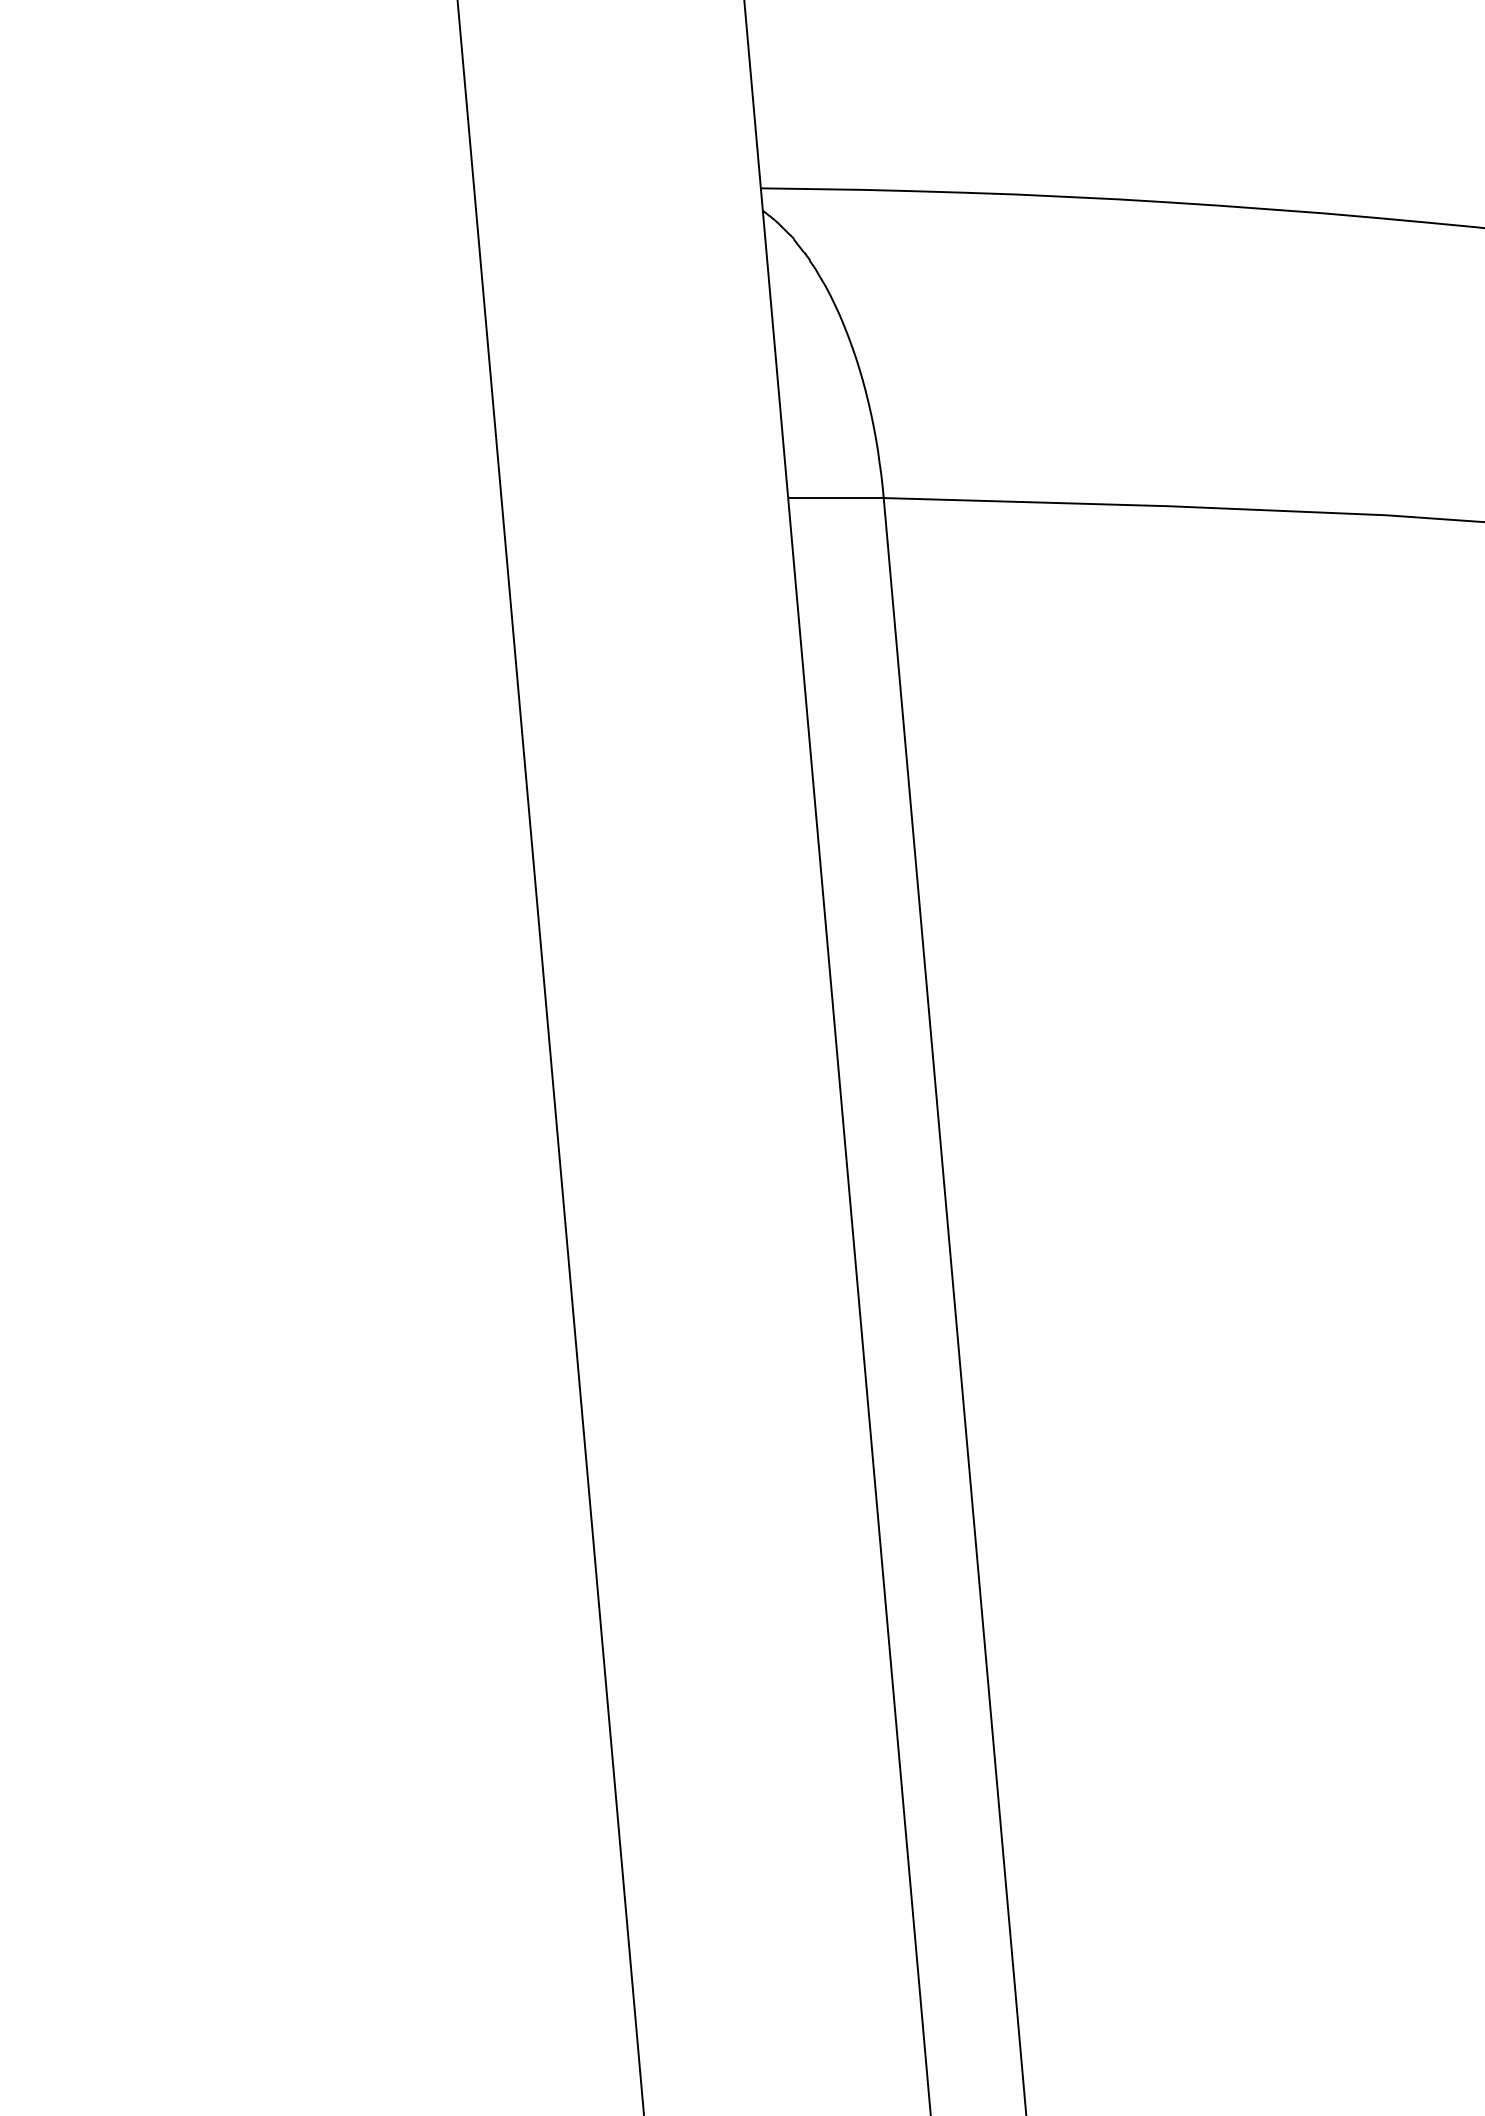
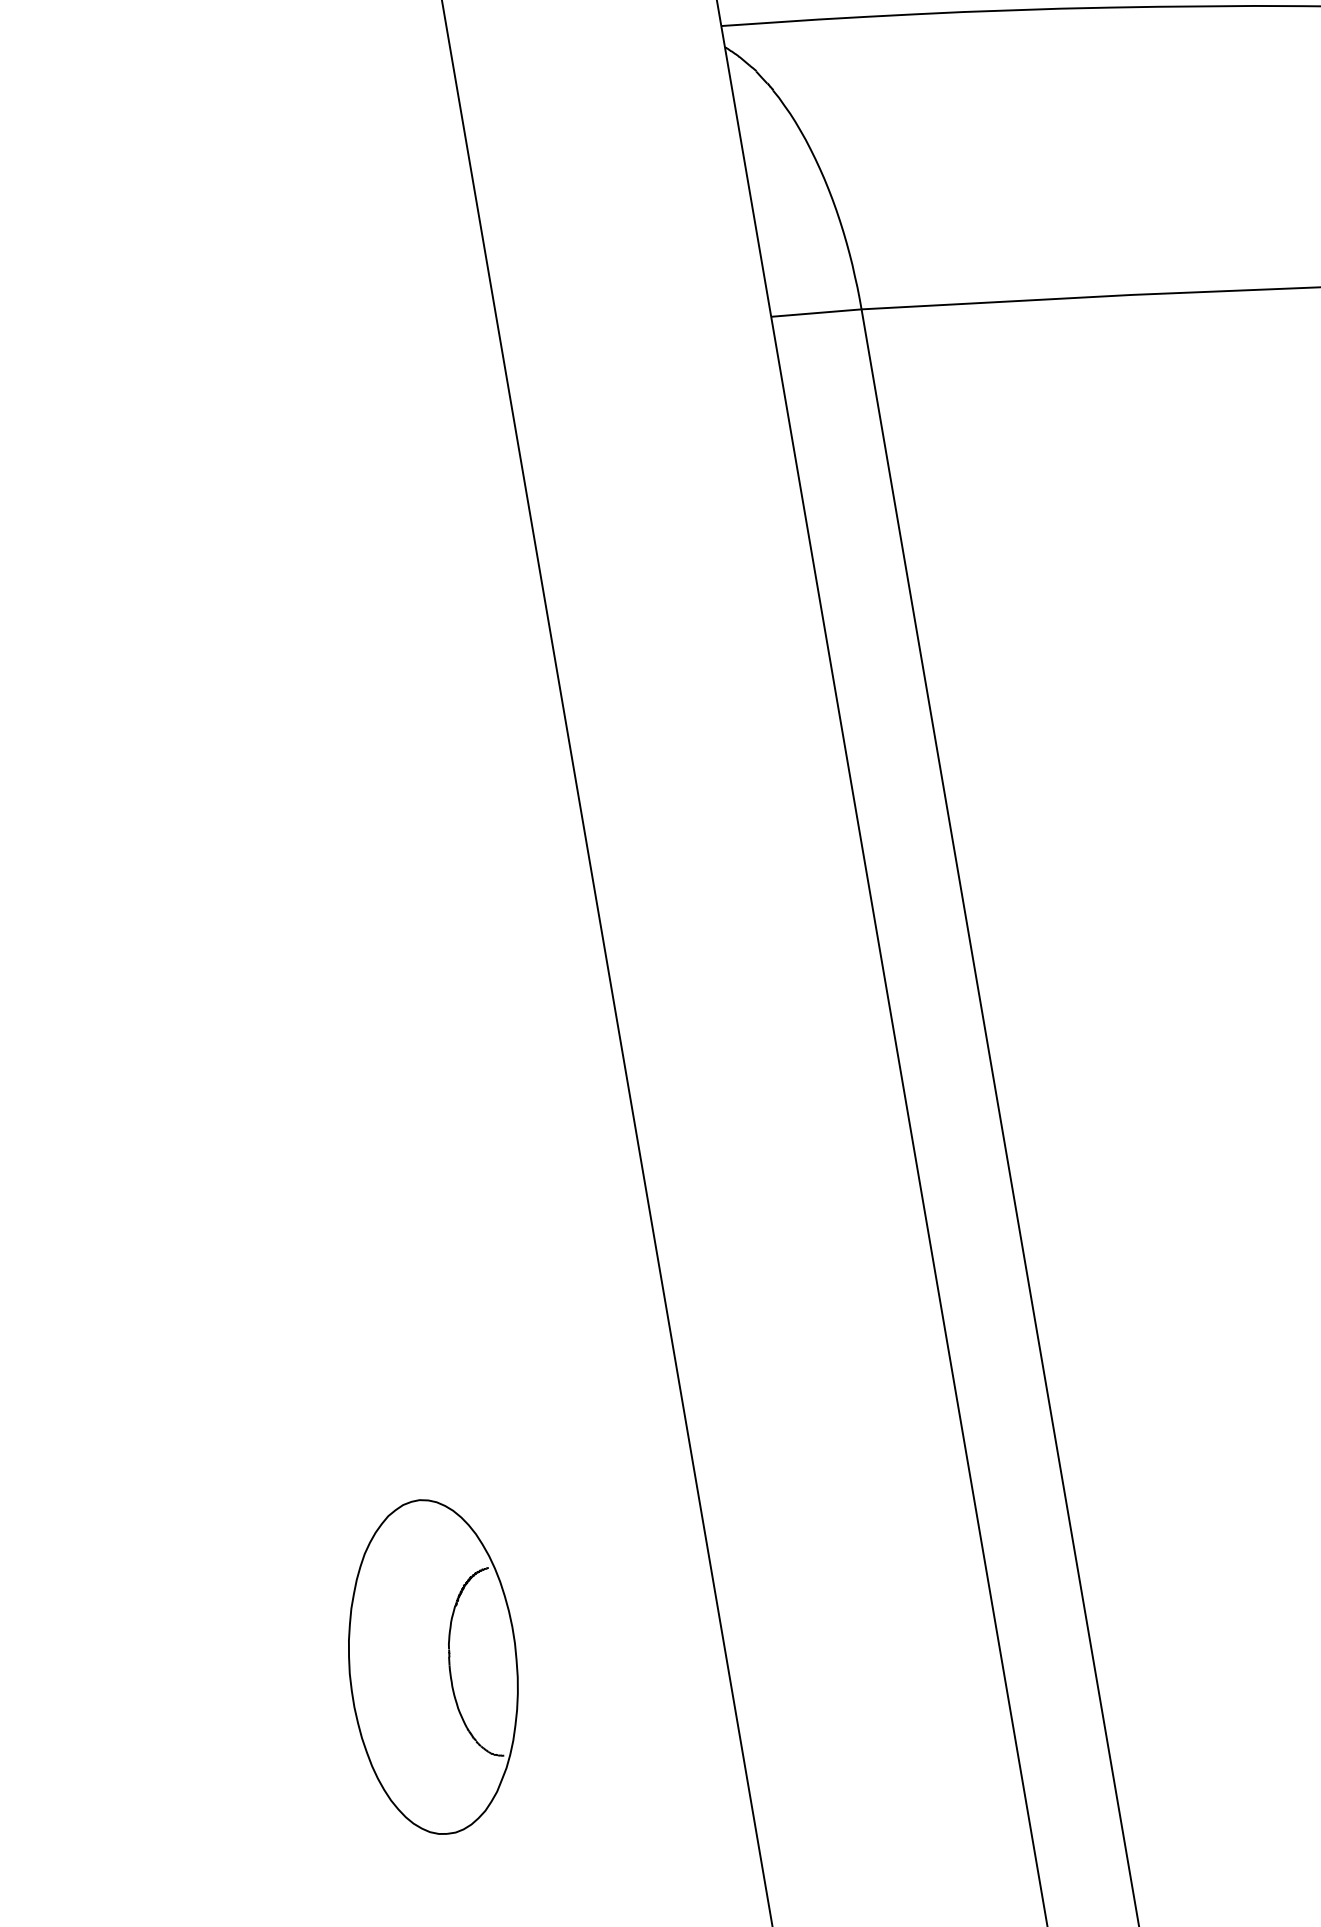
part: (316, 1886) -> (433, 1666), added

